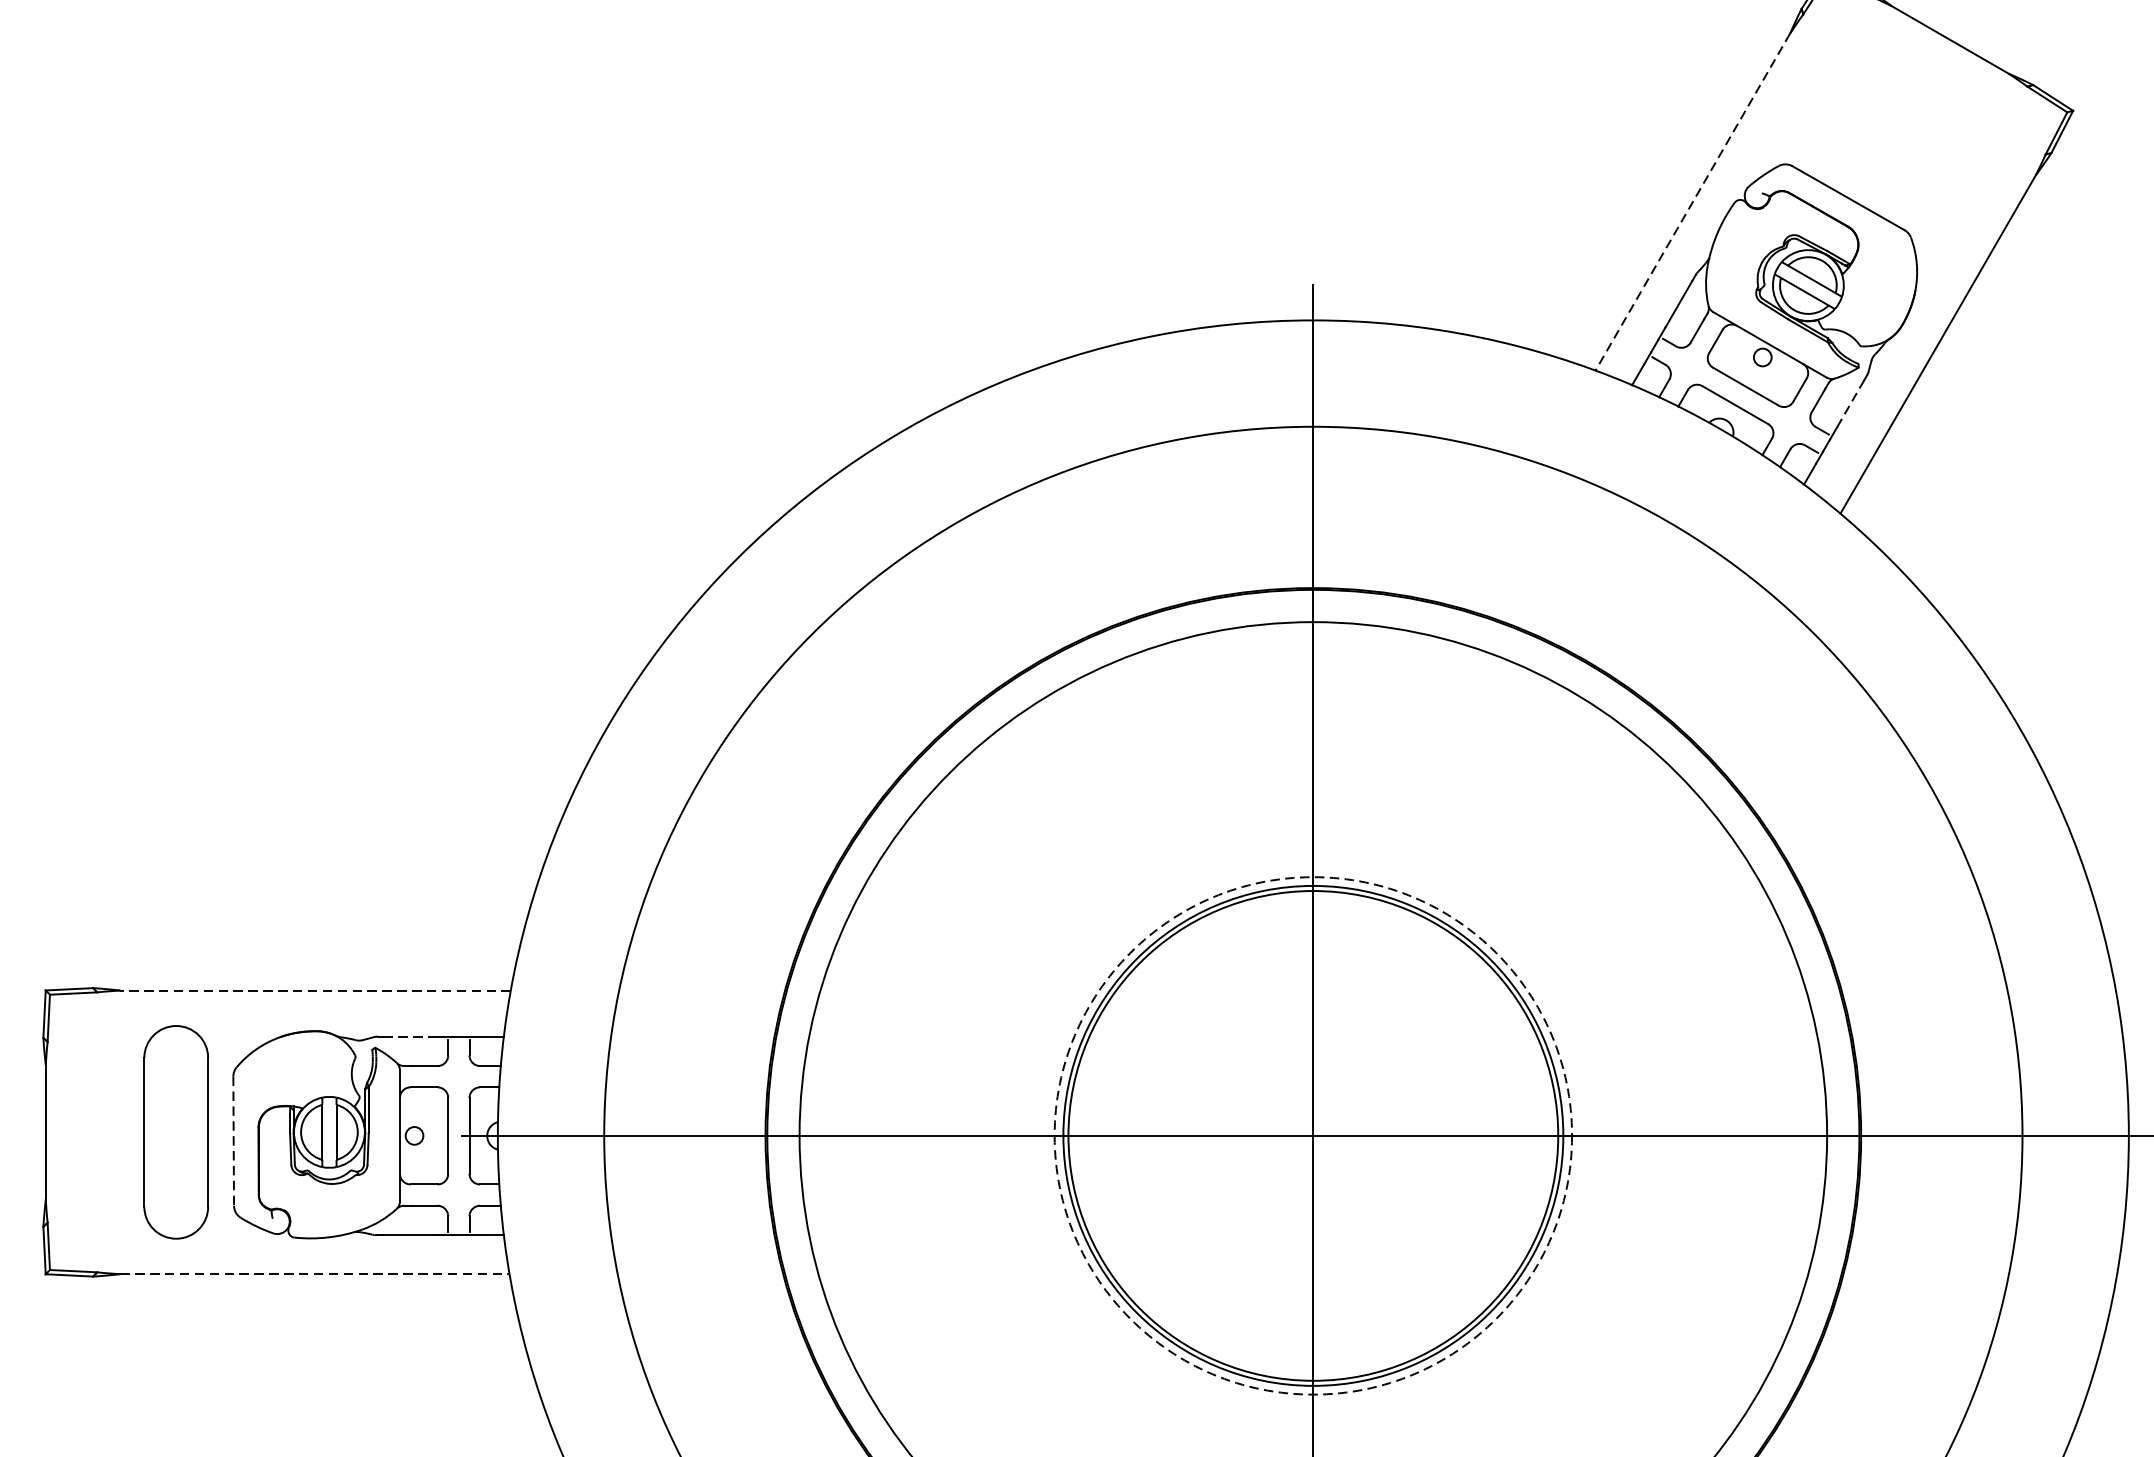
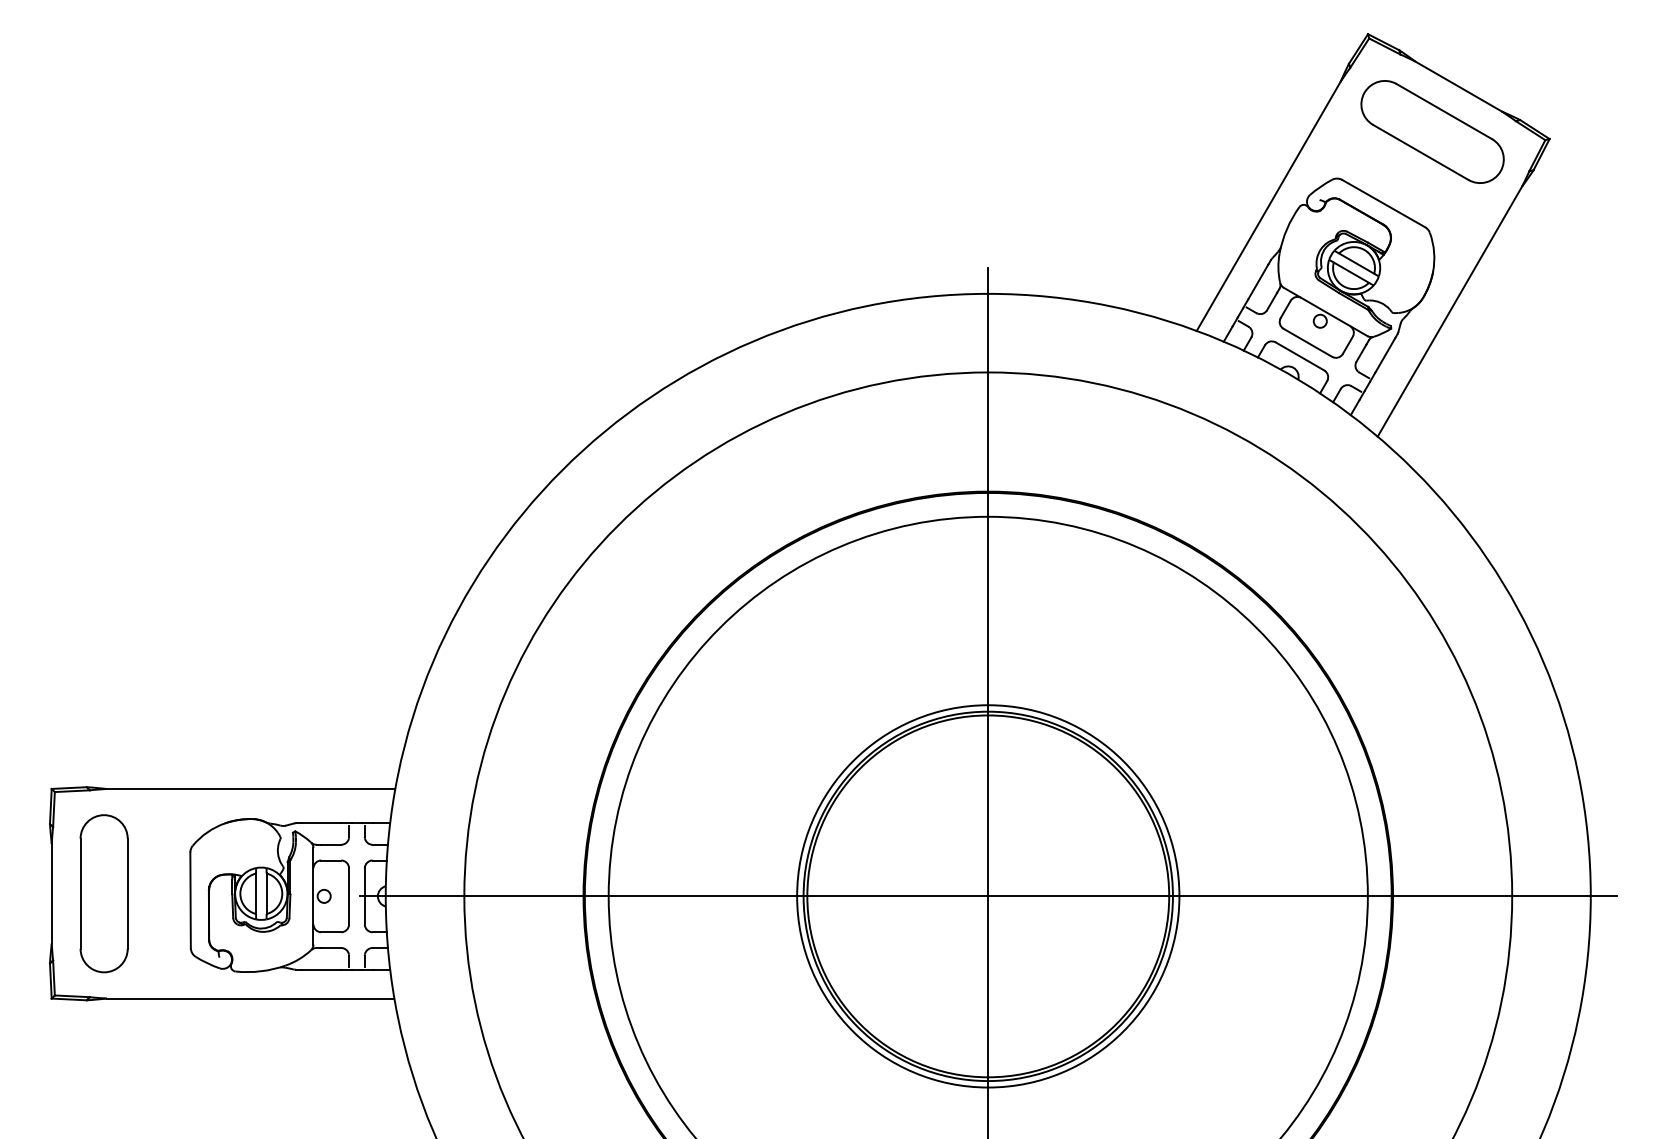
part: (1914, 100) -> (1432, 131), added
line: (1692, 202) -> (1268, 206), dashed -> solid
line: (1850, 403) -> (1385, 355), dashed -> solid
line: (314, 989) -> (250, 788), dashed -> solid
line: (410, 1037) -> (321, 823), dashed -> solid
part: (175, 1132) -> (103, 893), moved
circle: (1313, 1136) -> (988, 896), dashed -> solid
line: (233, 1141) -> (190, 900), dashed -> solid
line: (314, 1274) -> (250, 998), dashed -> solid

